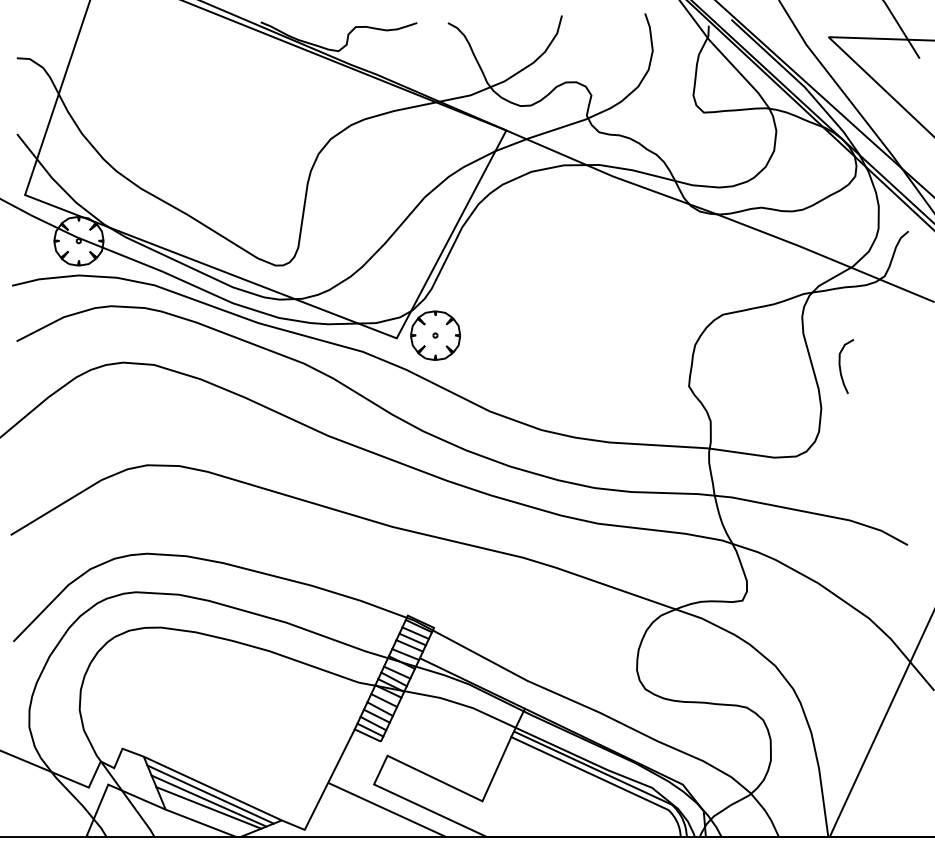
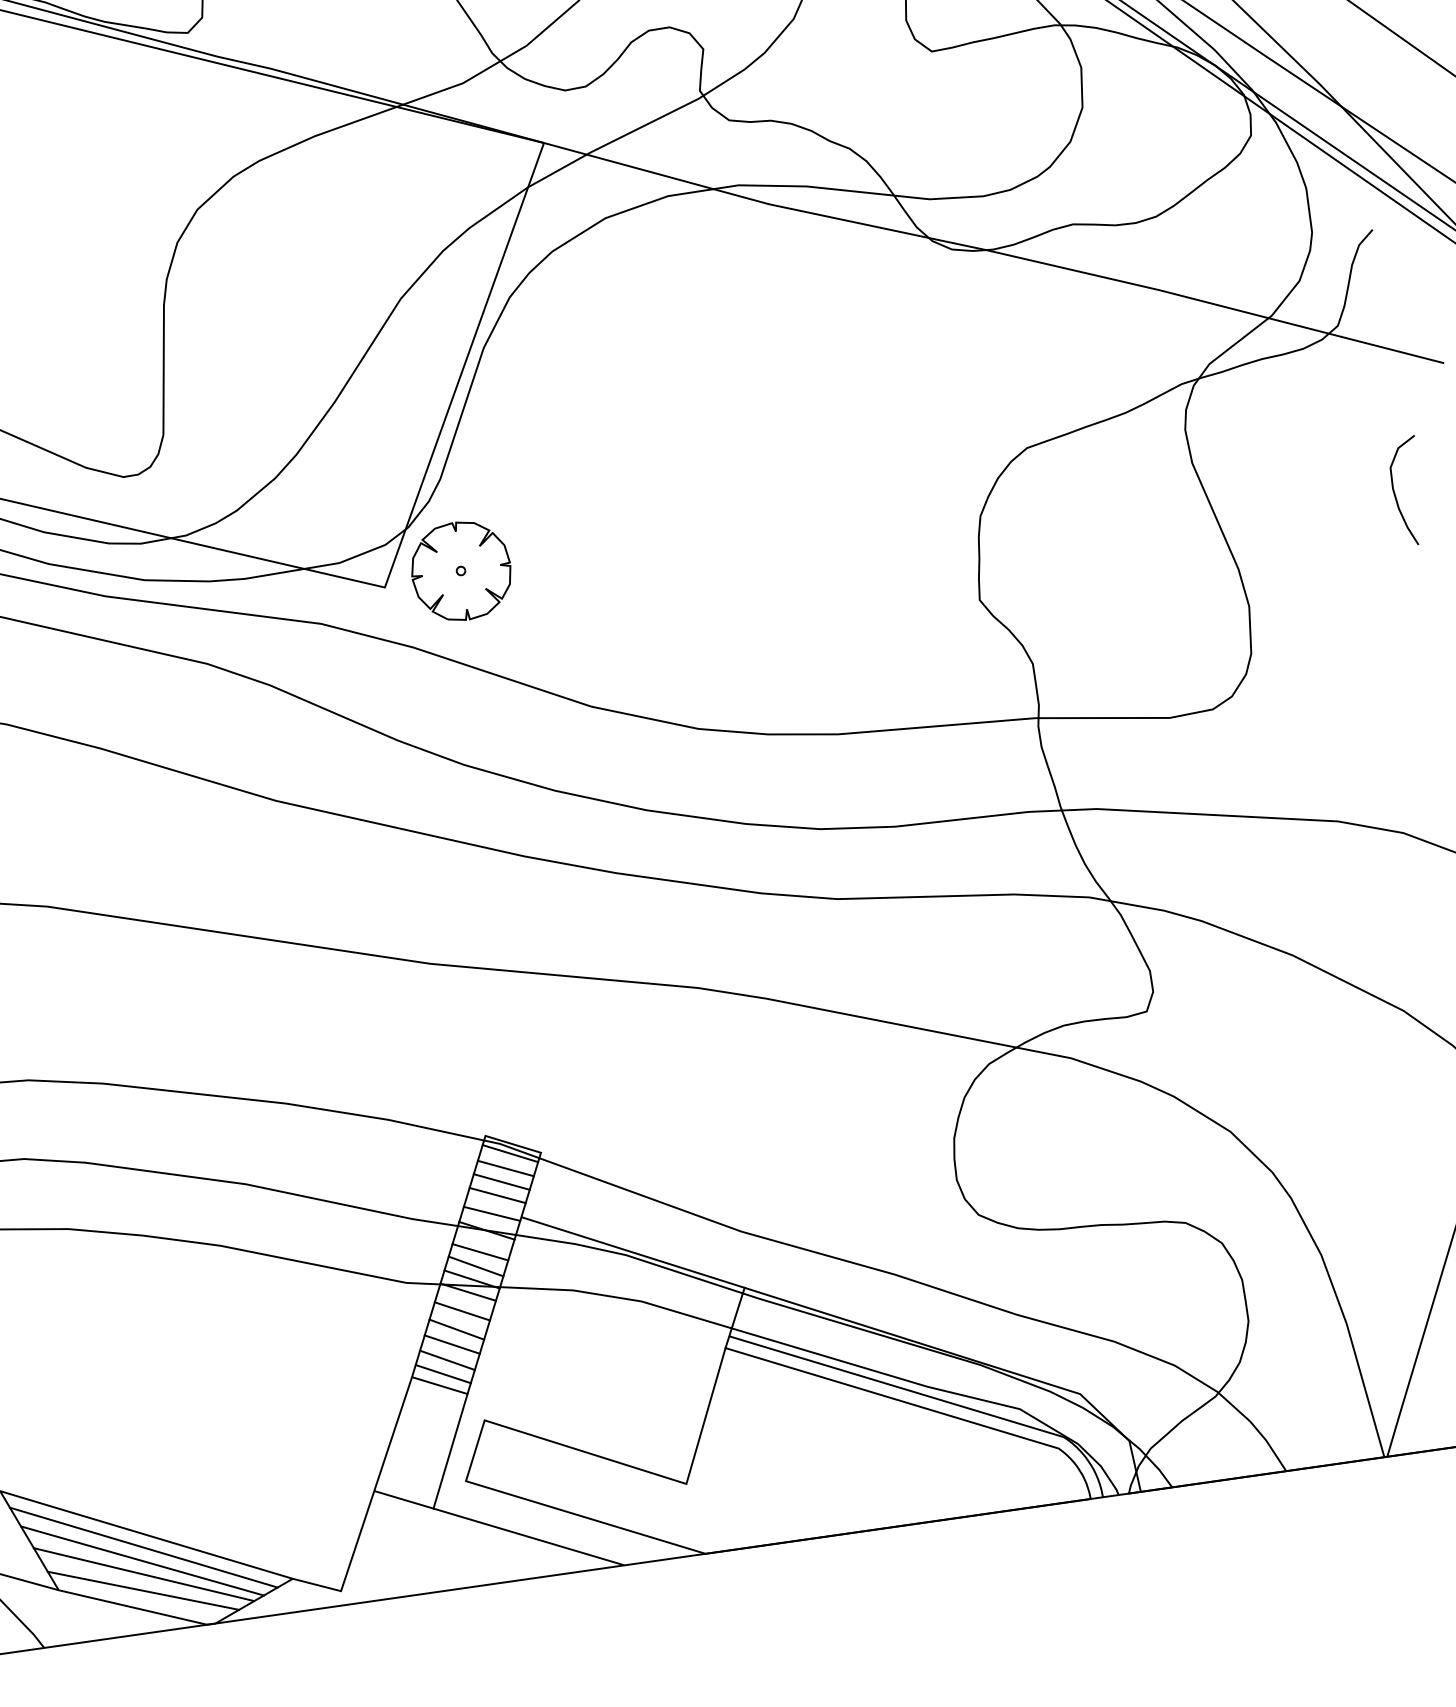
curve: (841, 369) -> (1398, 498), moved
line: (368, 768) -> (450, 1451), added
line: (207, 815) -> (143, 1590), added

